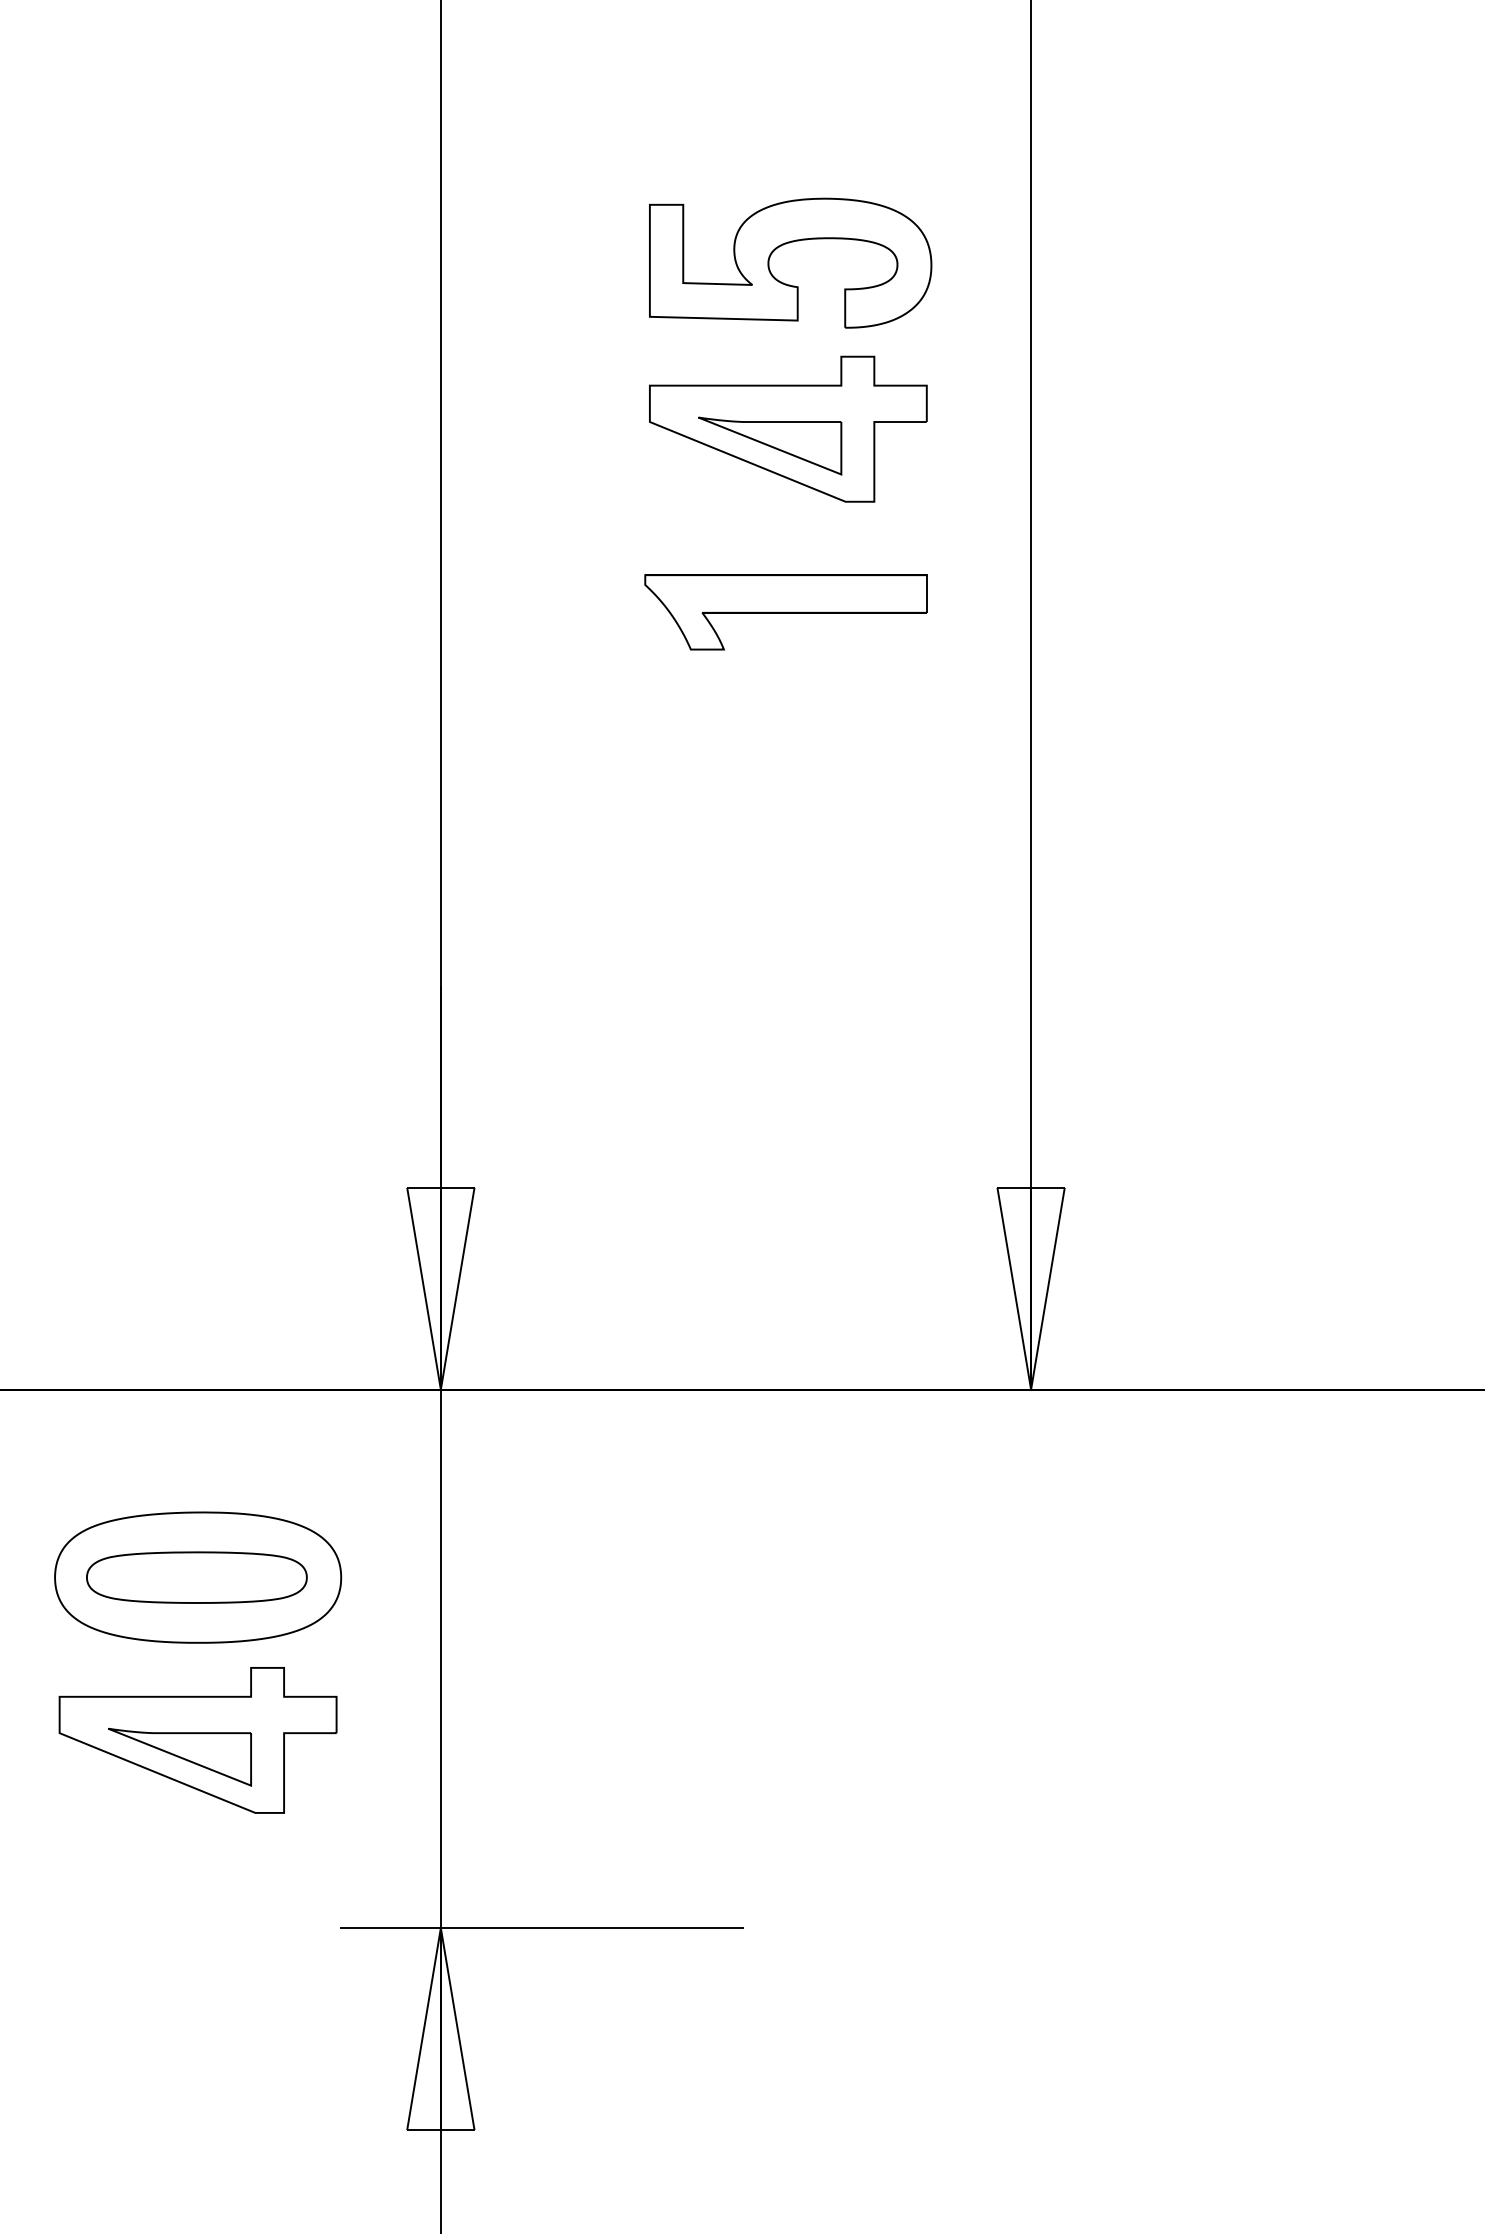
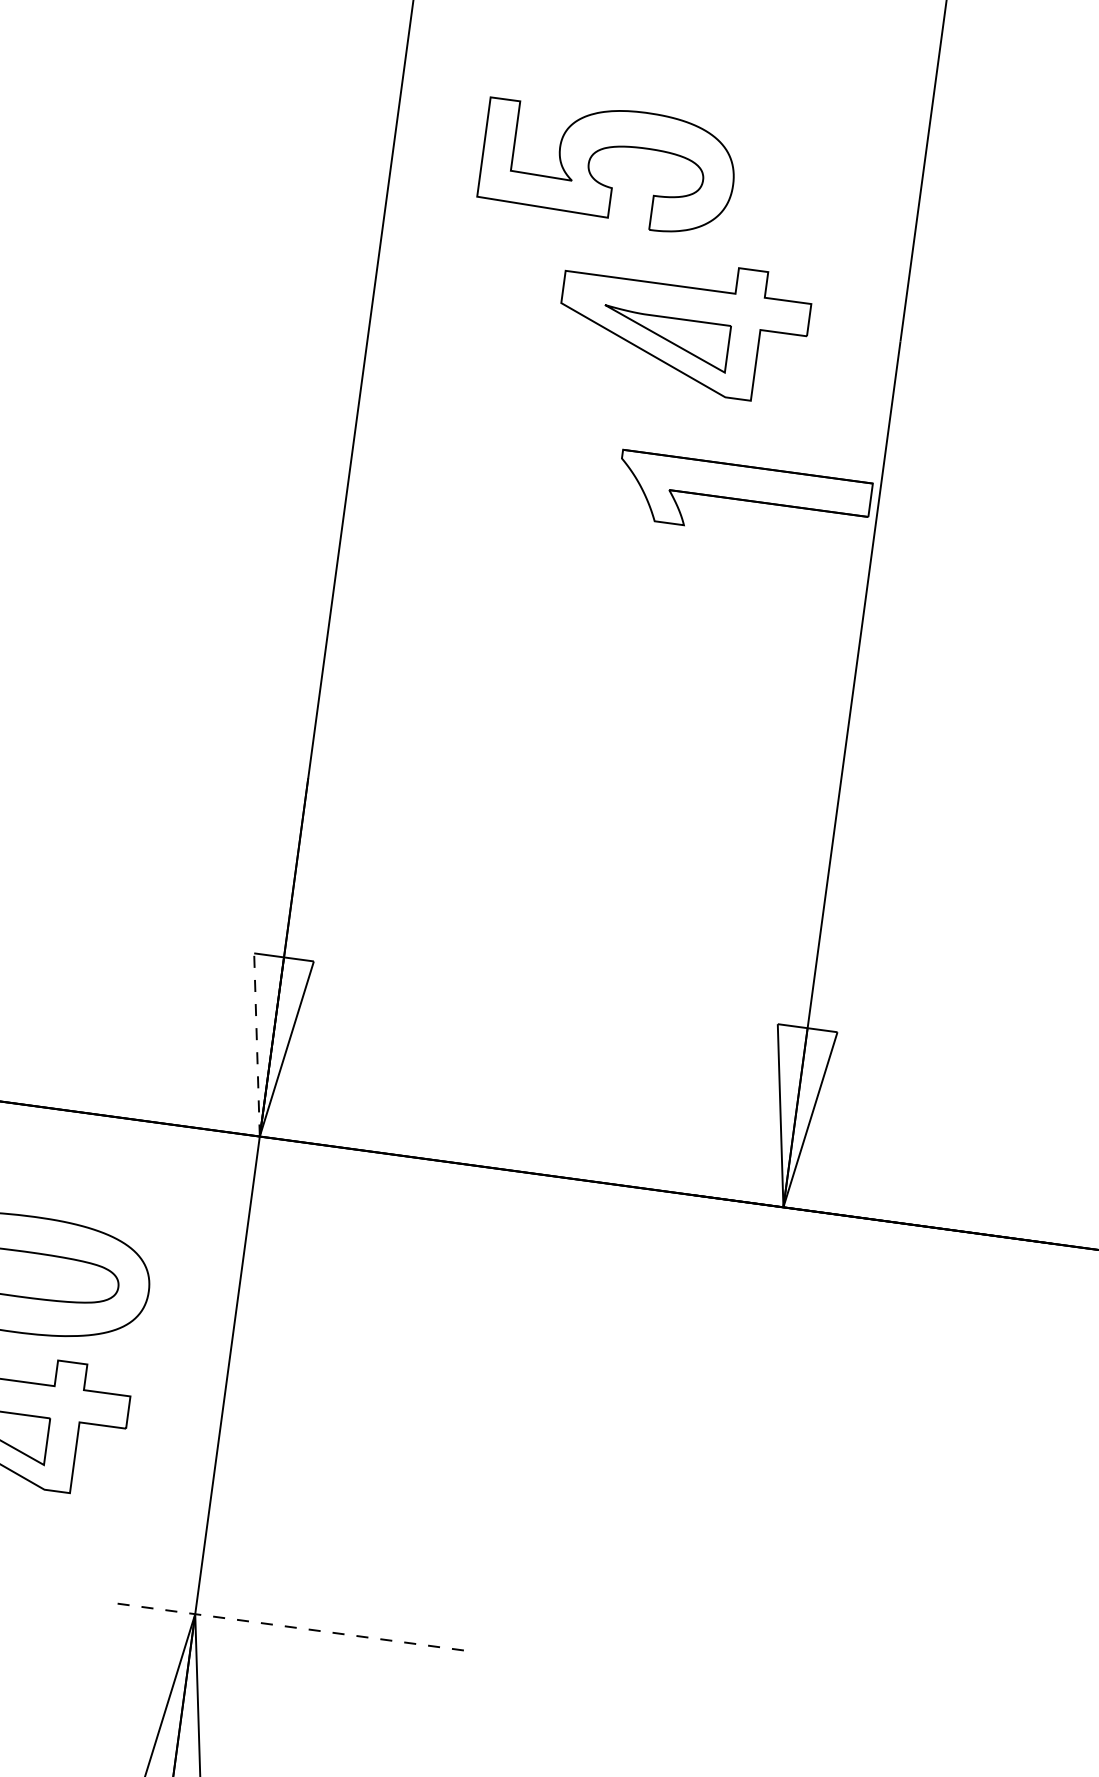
part: (781, 246) -> (602, 150), moved
part: (785, 612) -> (743, 499), moved
line: (423, 1288) -> (256, 1044), solid -> dashed
line: (541, 1928) -> (284, 1626), solid -> dashed

